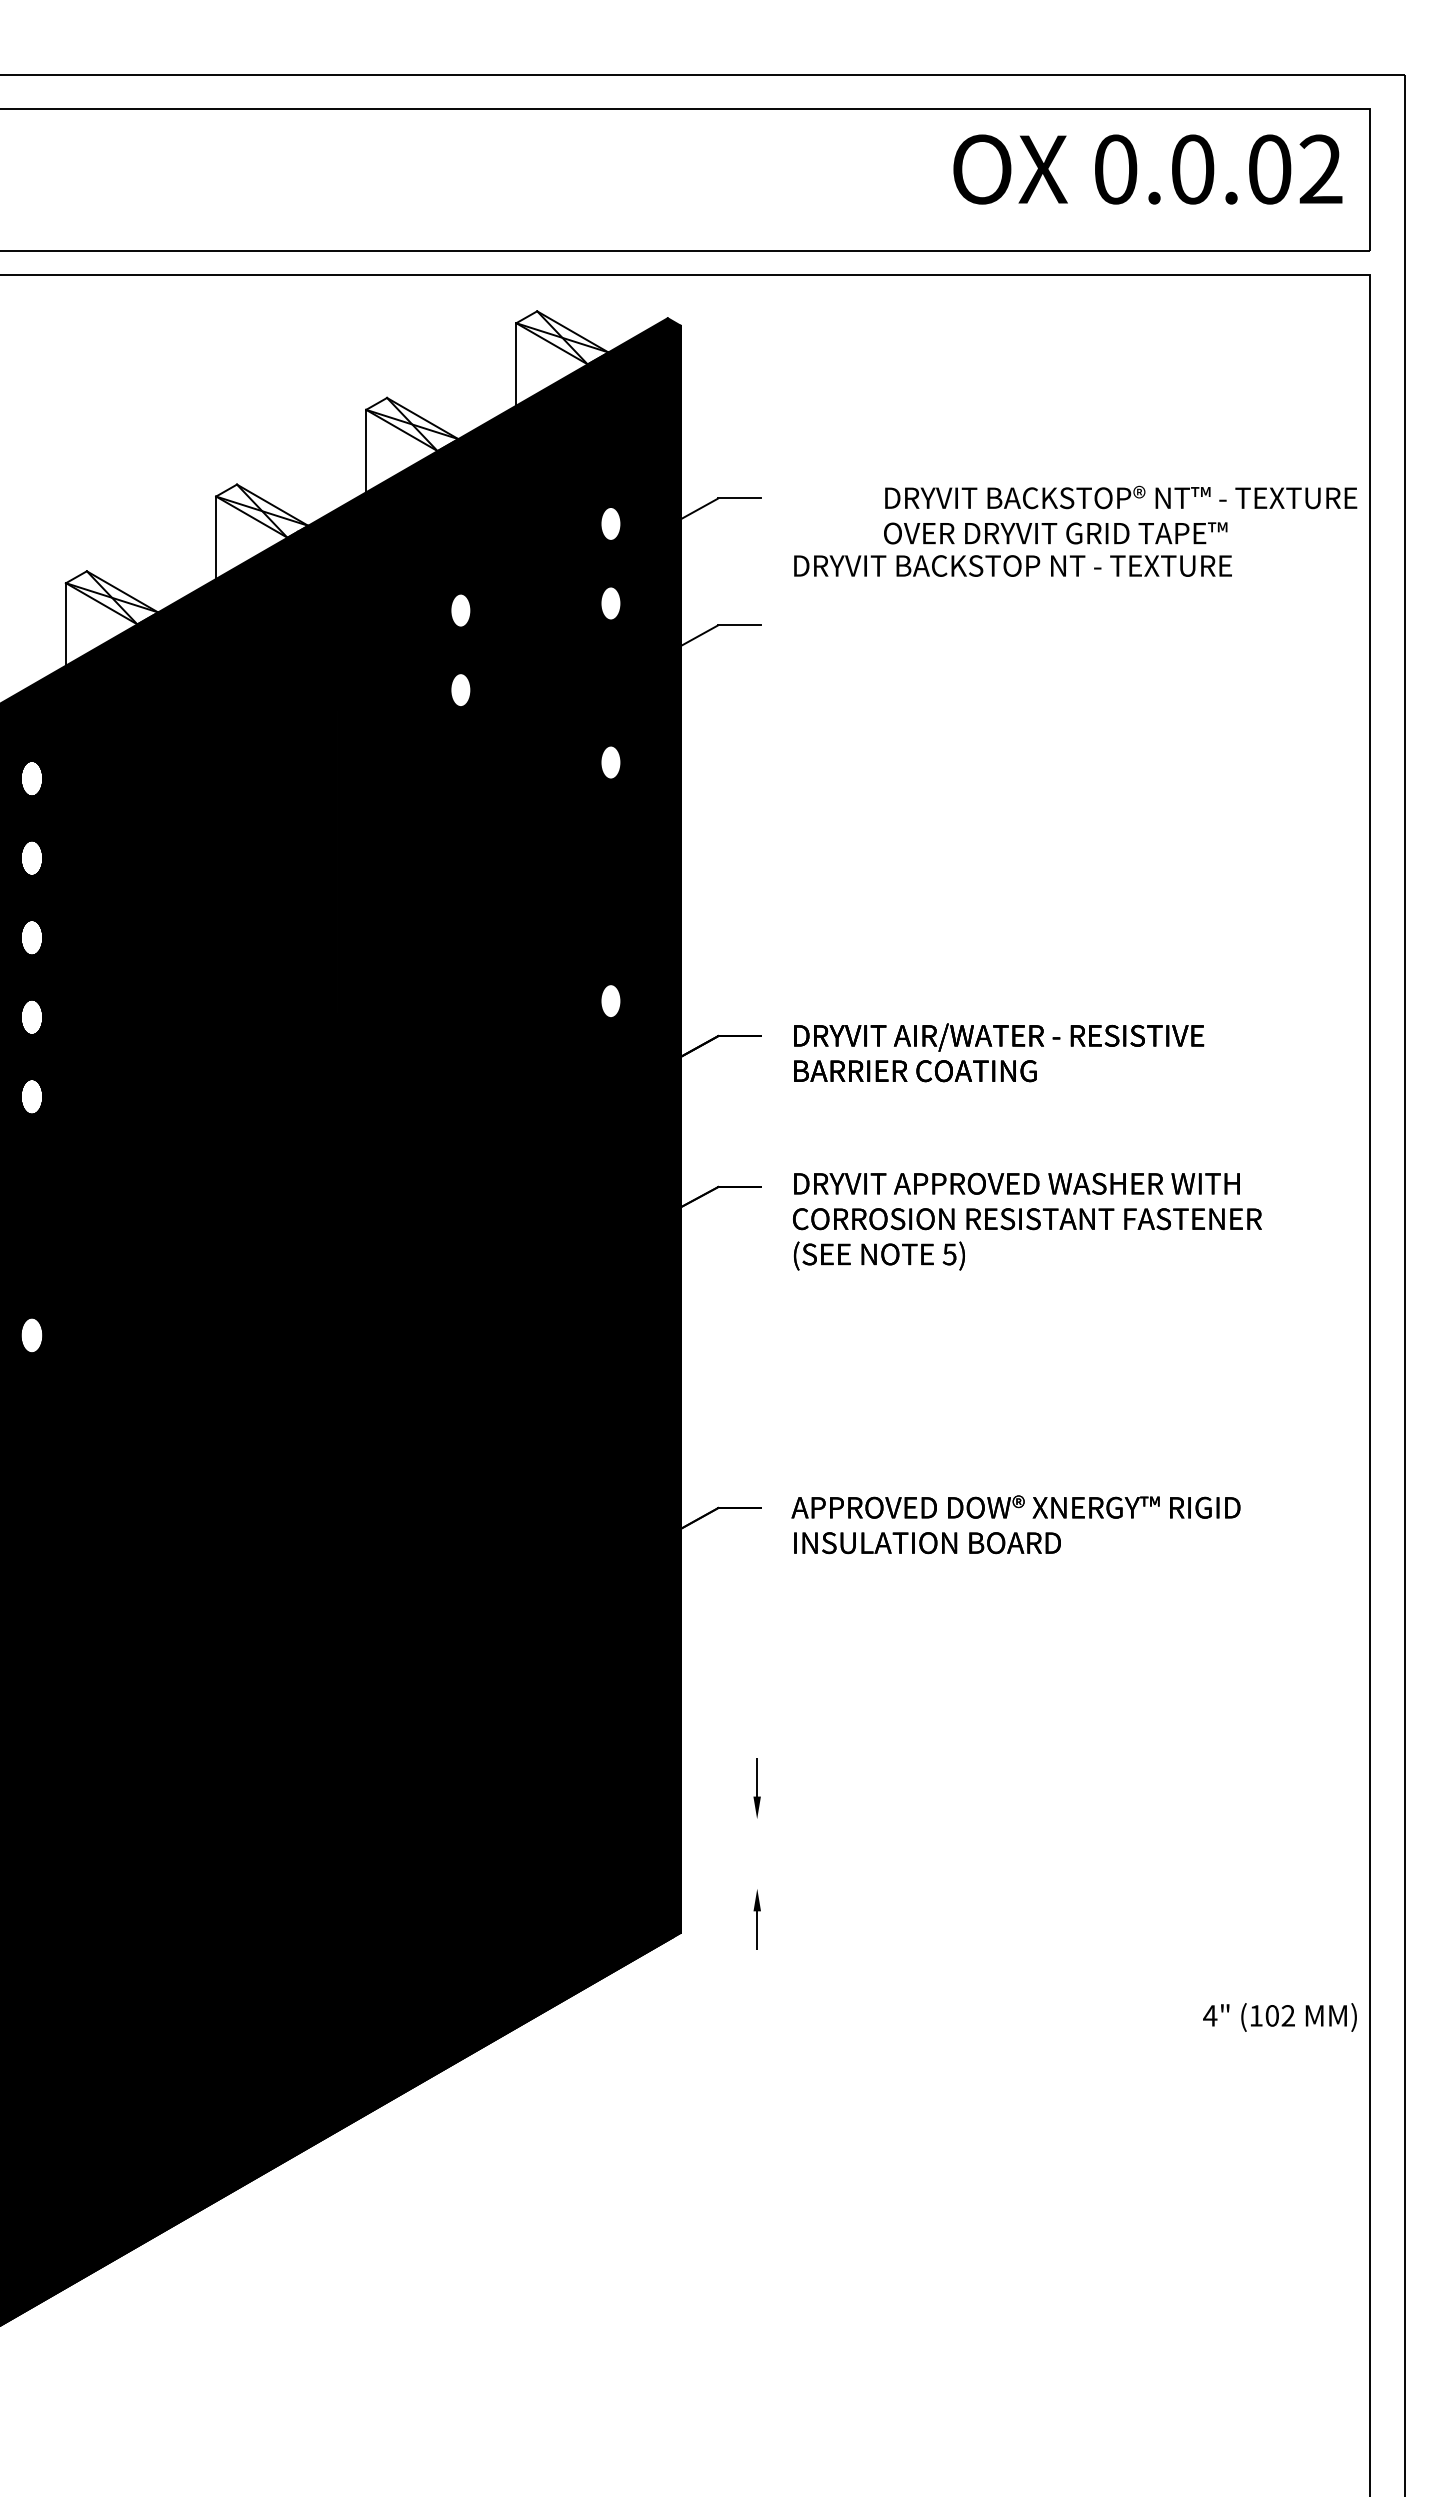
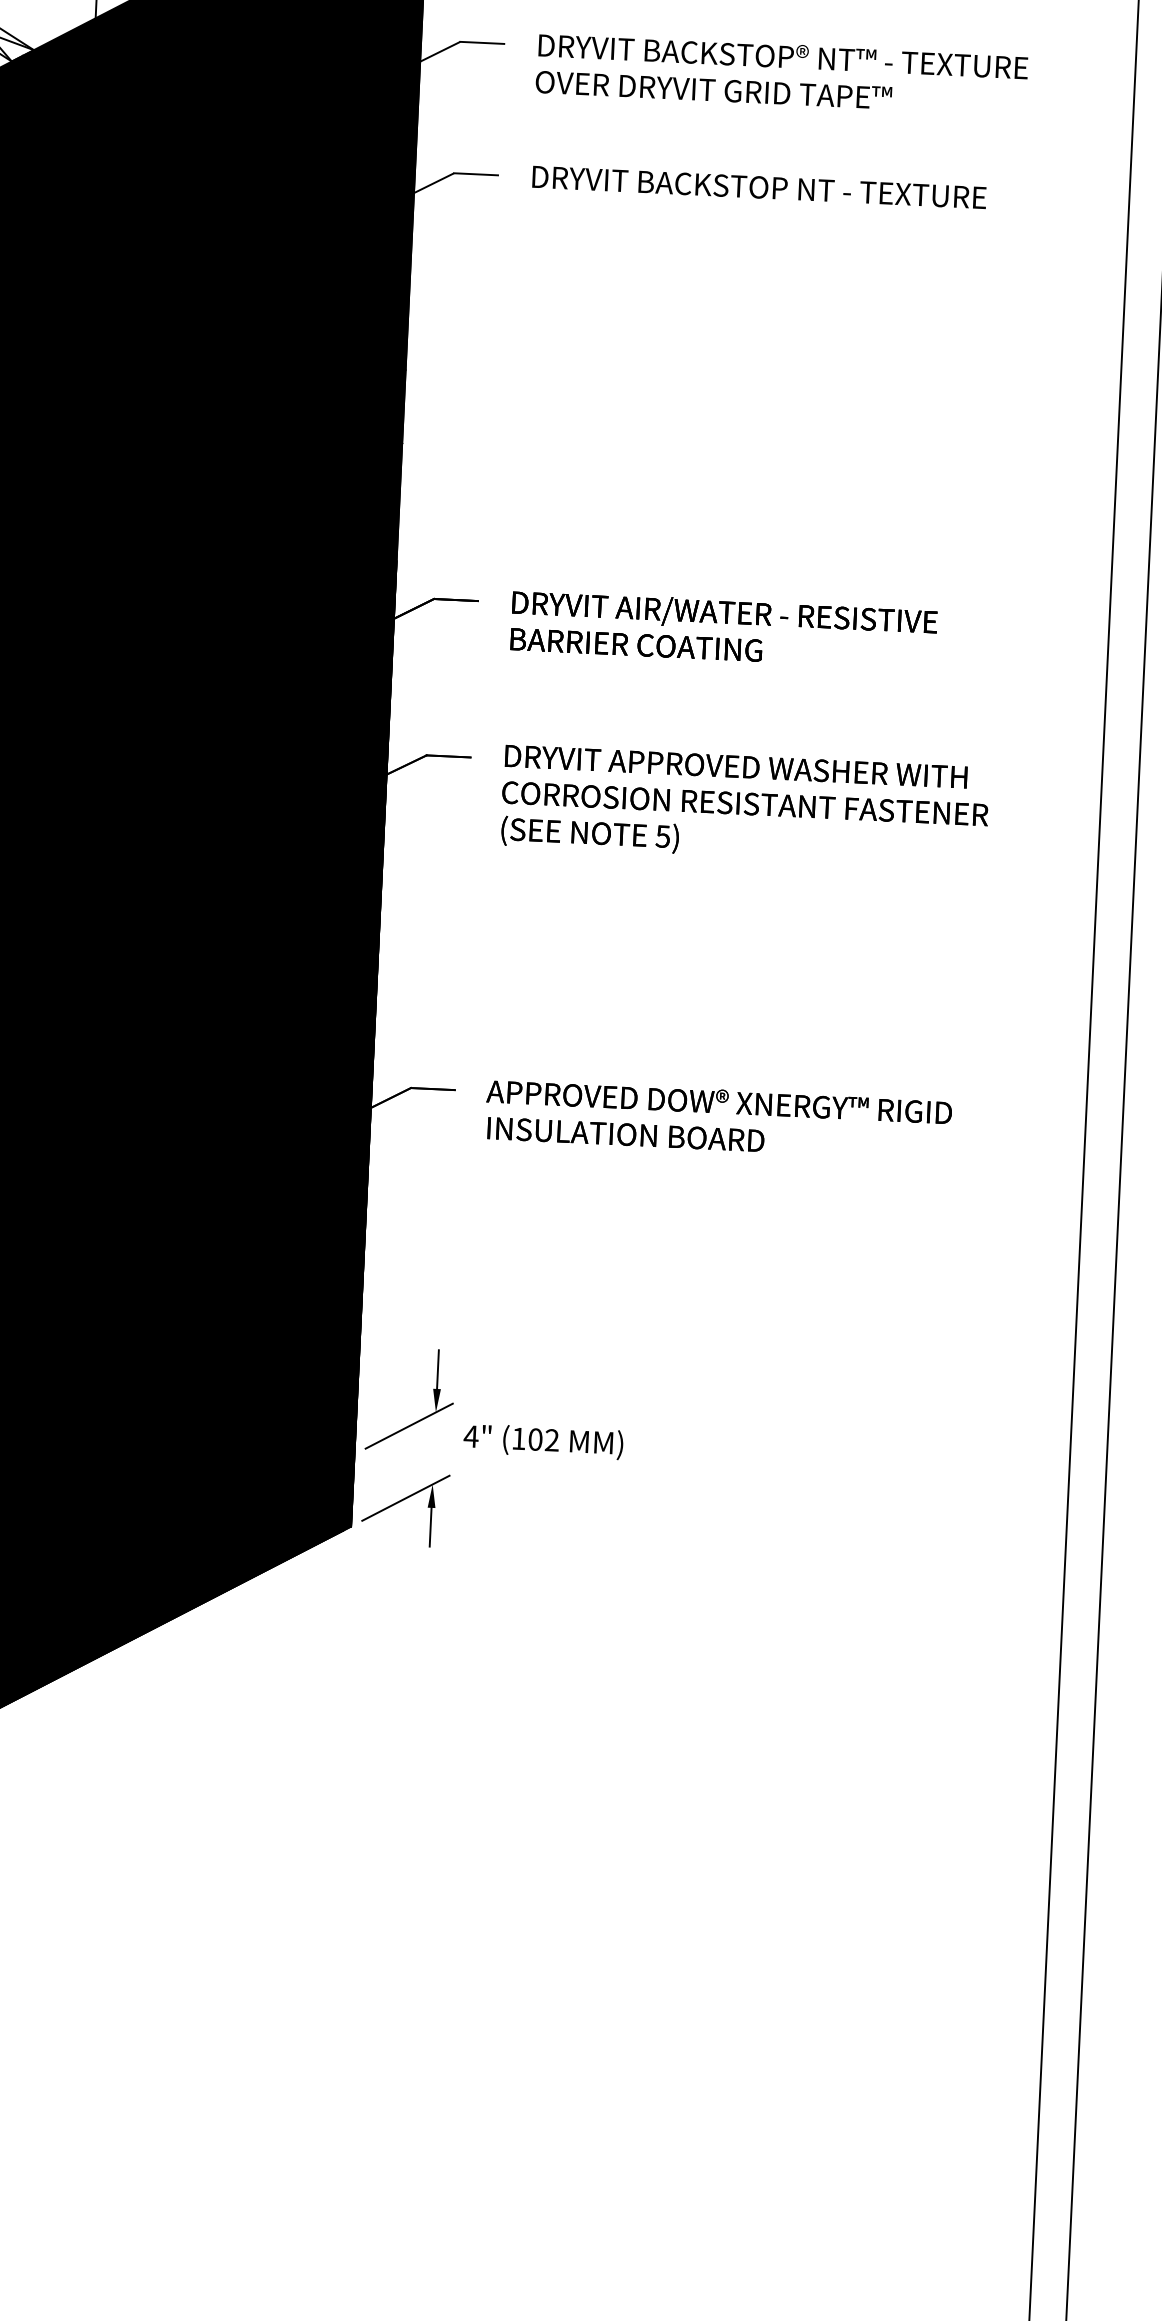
text: (1120, 514) -> (781, 73), moved
fill: (610, 523) -> (347, 62), added
text: (1012, 565) -> (758, 186), moved
fill: (610, 603) -> (343, 145), added
fill: (460, 610) -> (187, 145), added
fill: (460, 690) -> (183, 228), added
fill: (610, 762) -> (335, 310), added
fill: (610, 1001) -> (323, 557), added
line: (732, 1833) -> (409, 1426), added
line: (732, 1902) -> (406, 1497), added
text: (1279, 2017) -> (542, 1441), moved

